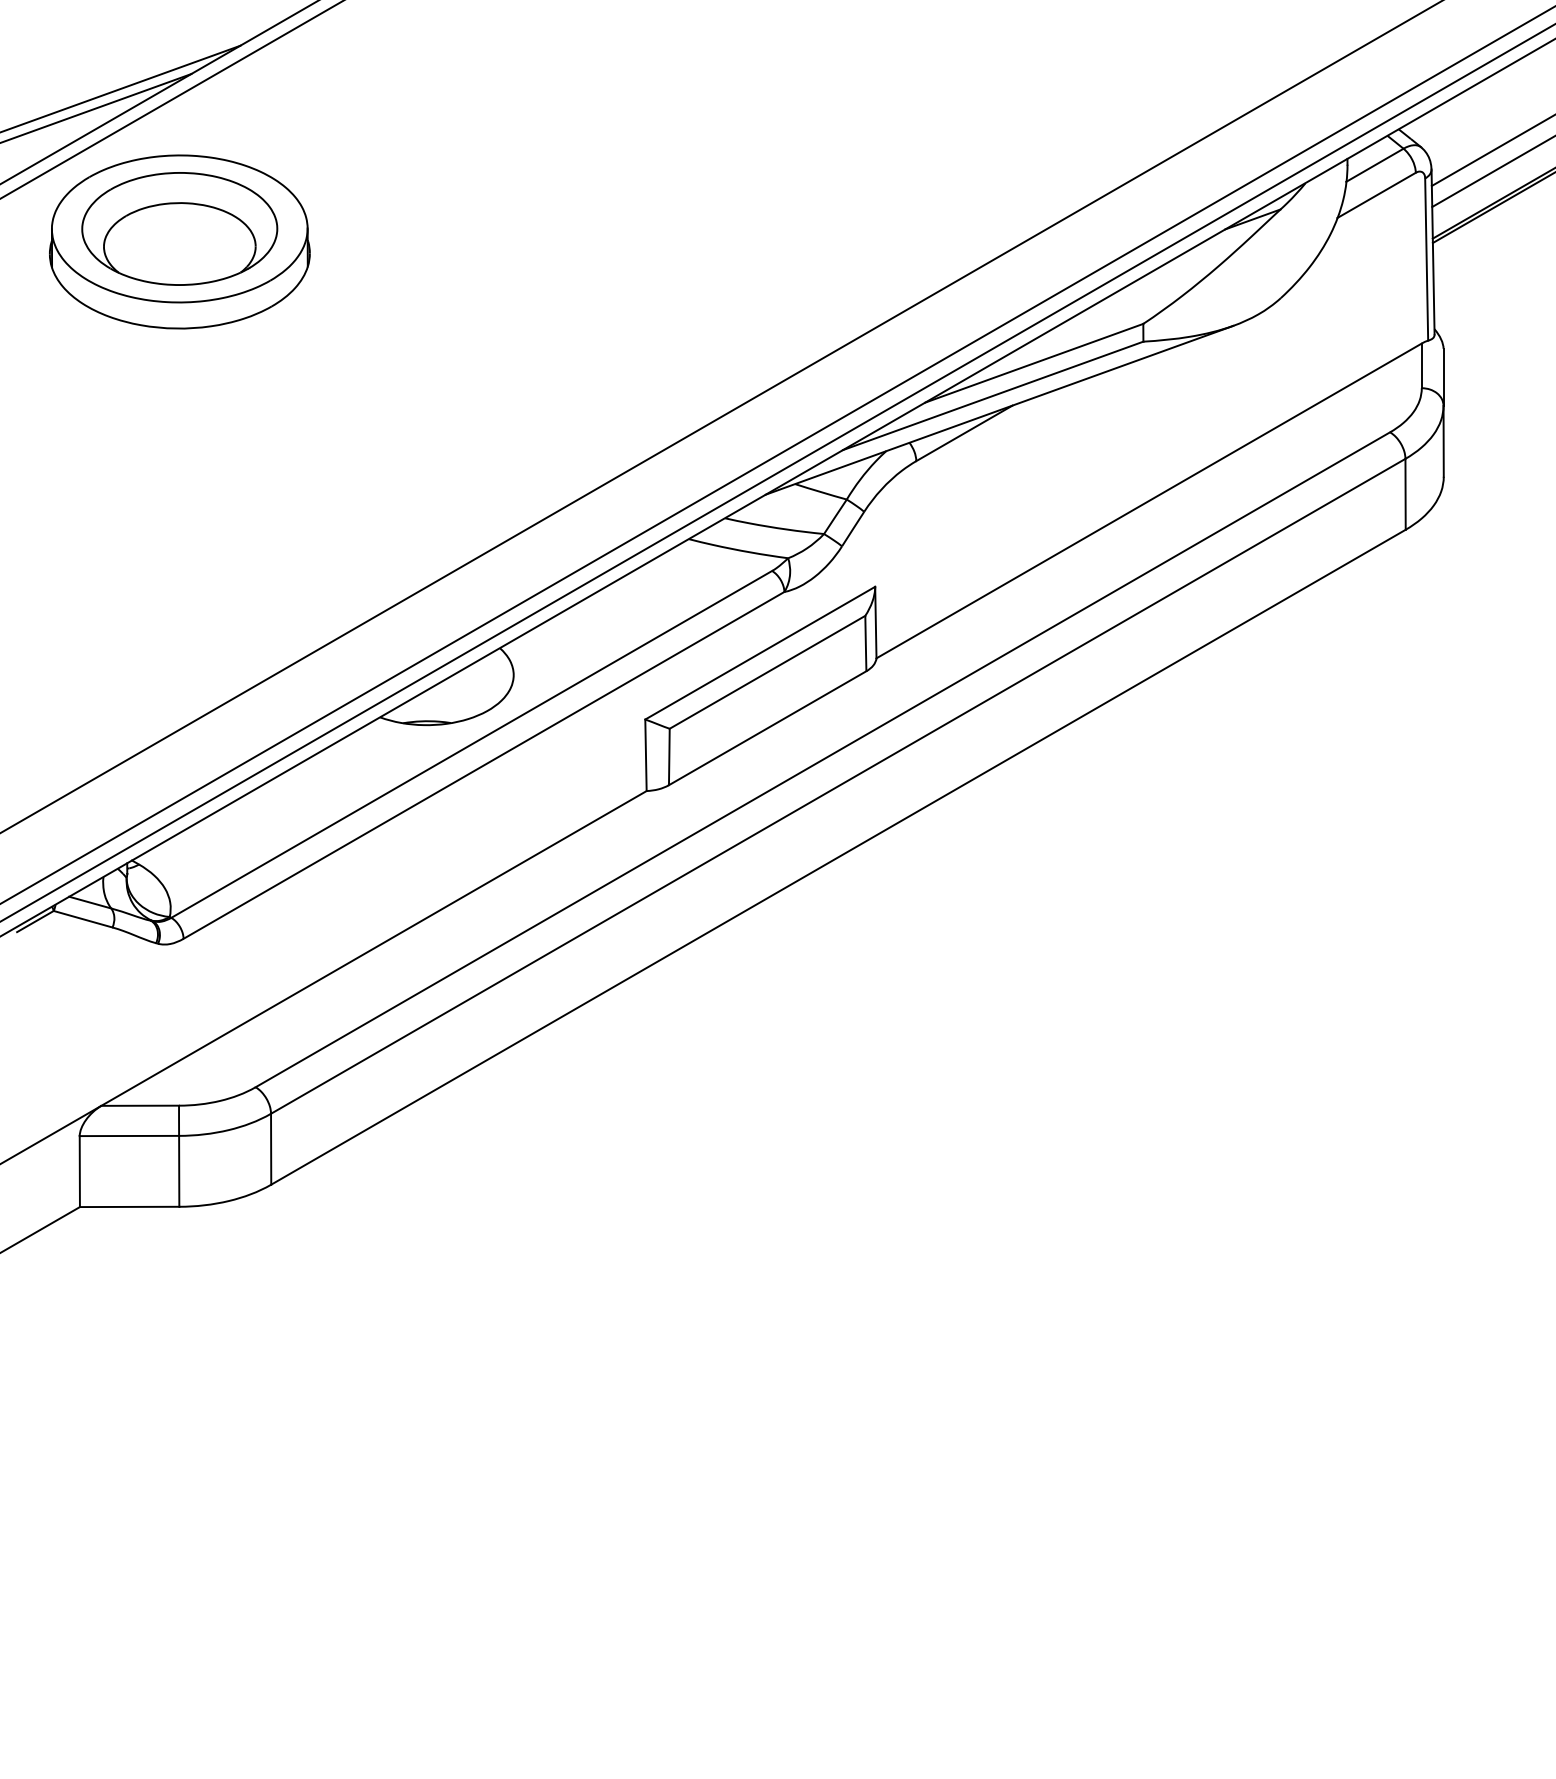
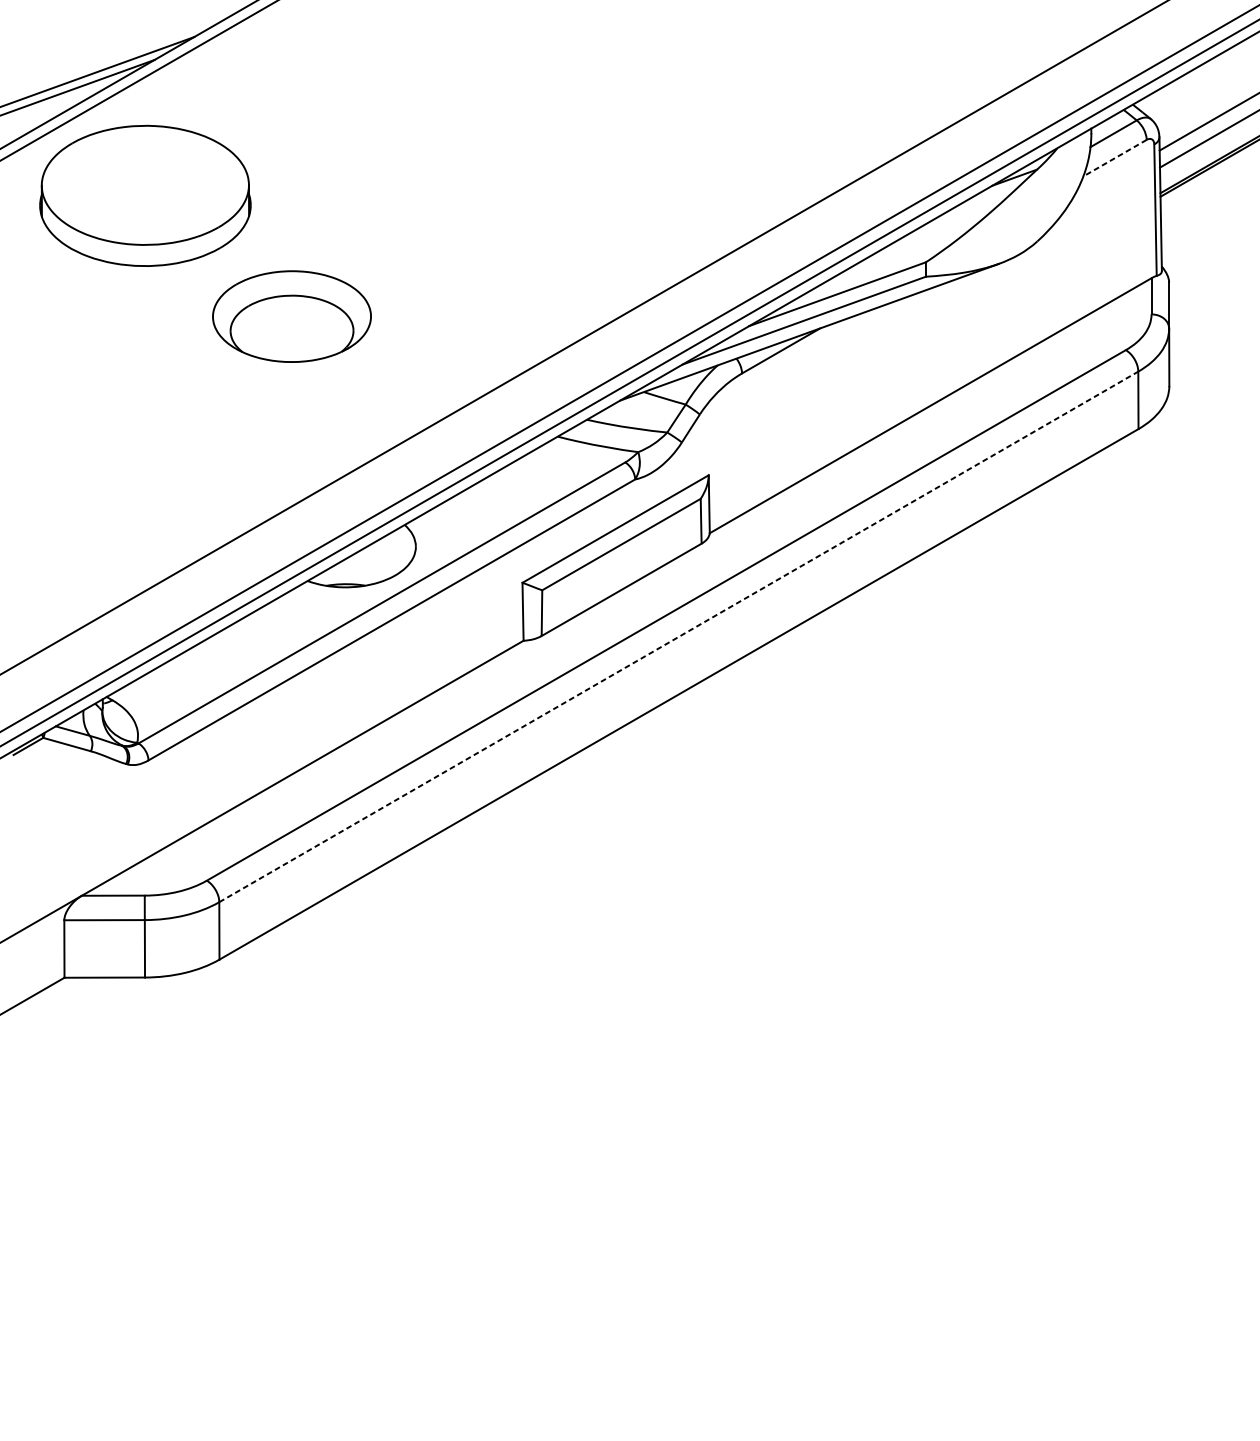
line: (1376, 195) -> (1114, 158), solid -> dashed
part: (179, 228) -> (291, 316), moved
line: (838, 786) -> (679, 637), solid -> dashed

